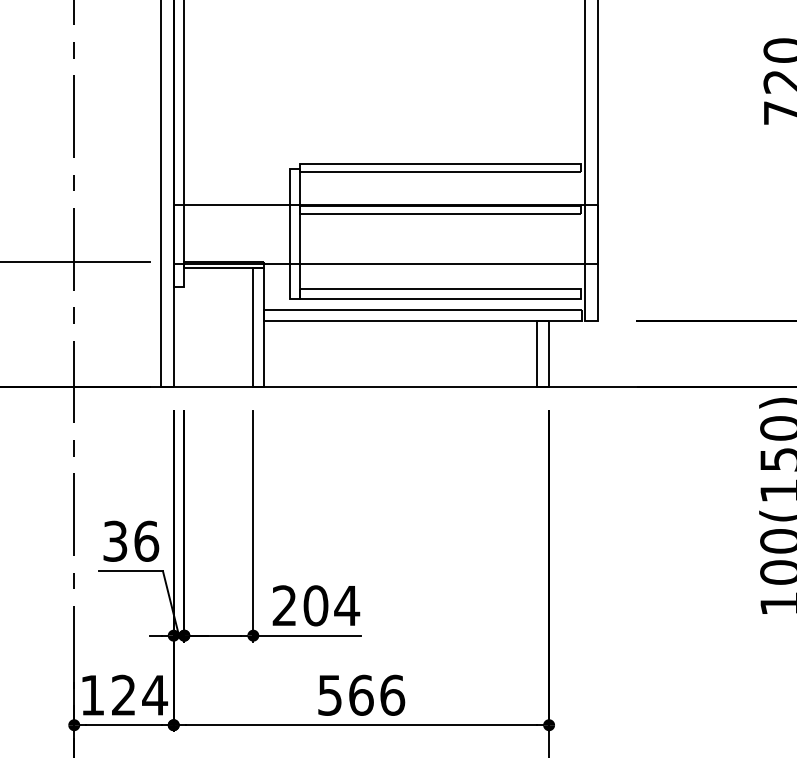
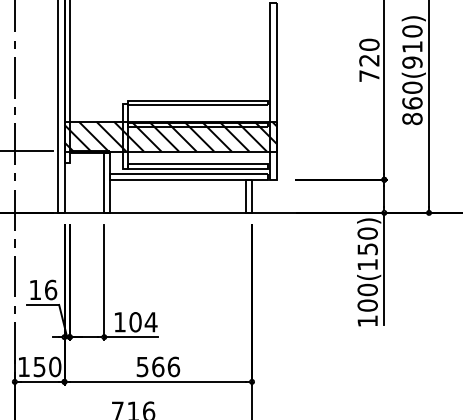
hatch: (385, 234) -> (170, 136), added
text: (115, 540) -> (35, 289), 36 -> 16
text: (283, 606) -> (119, 322), 204 -> 104
text: (139, 694) -> (47, 366), 124 -> 150

